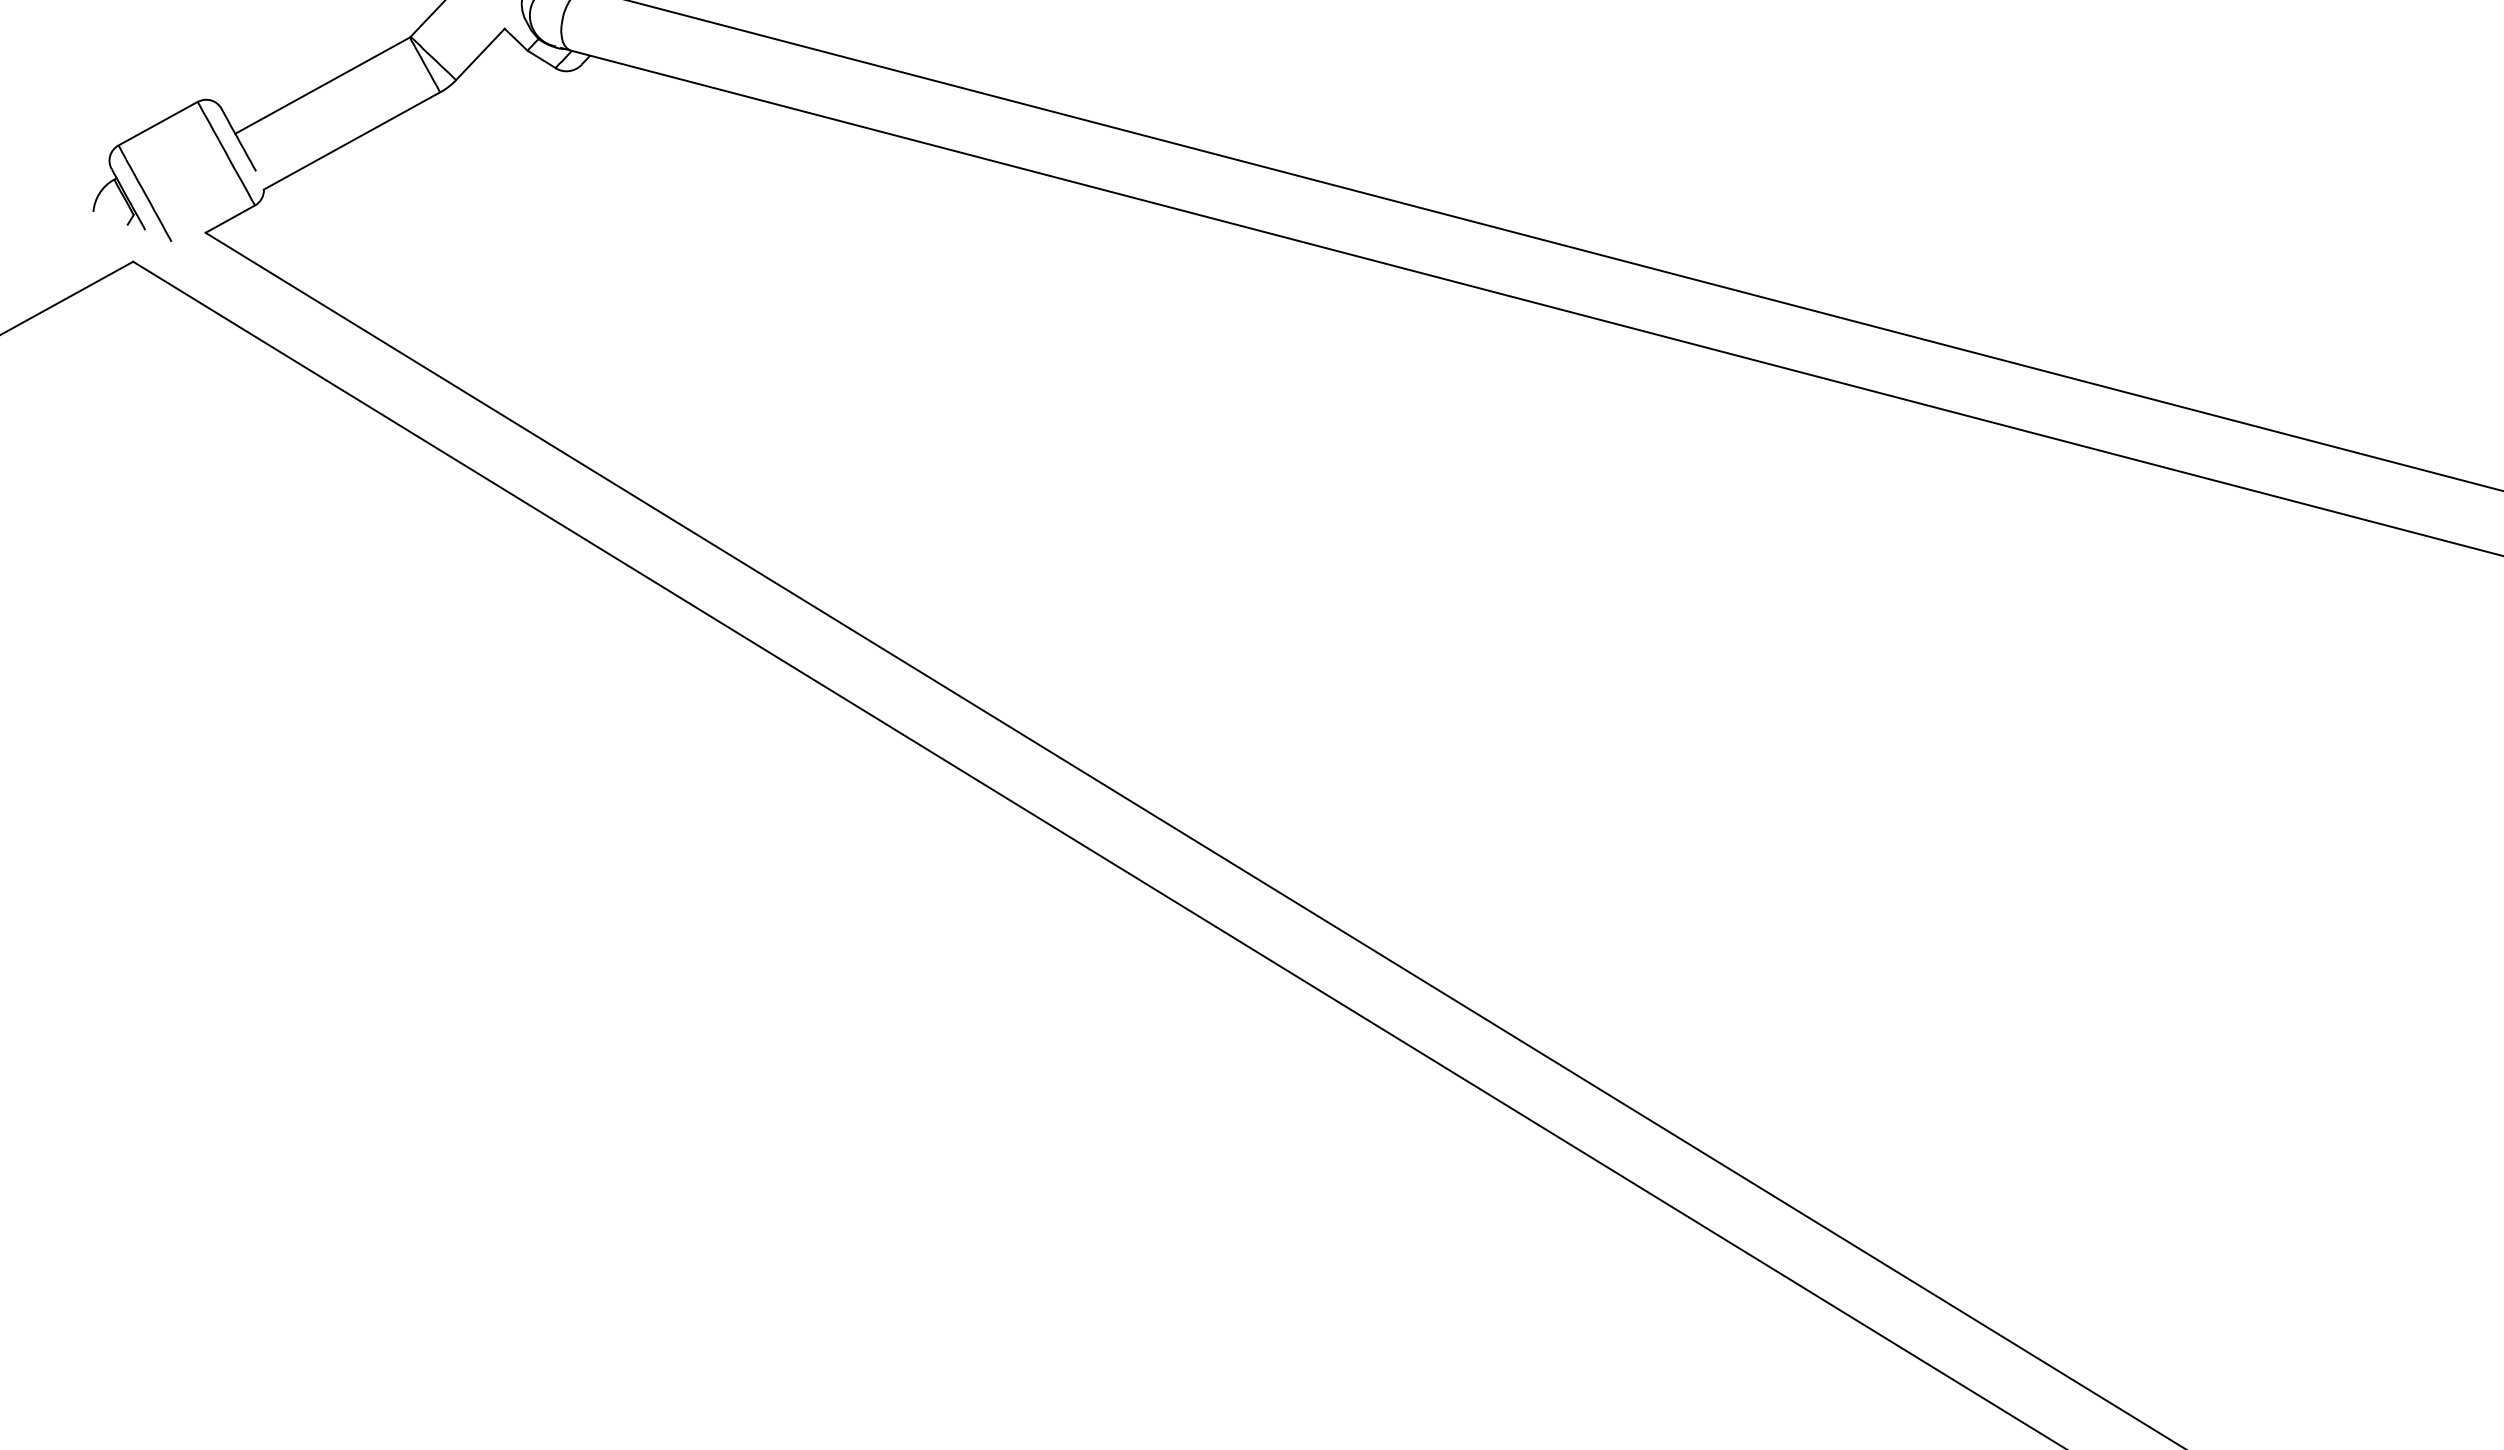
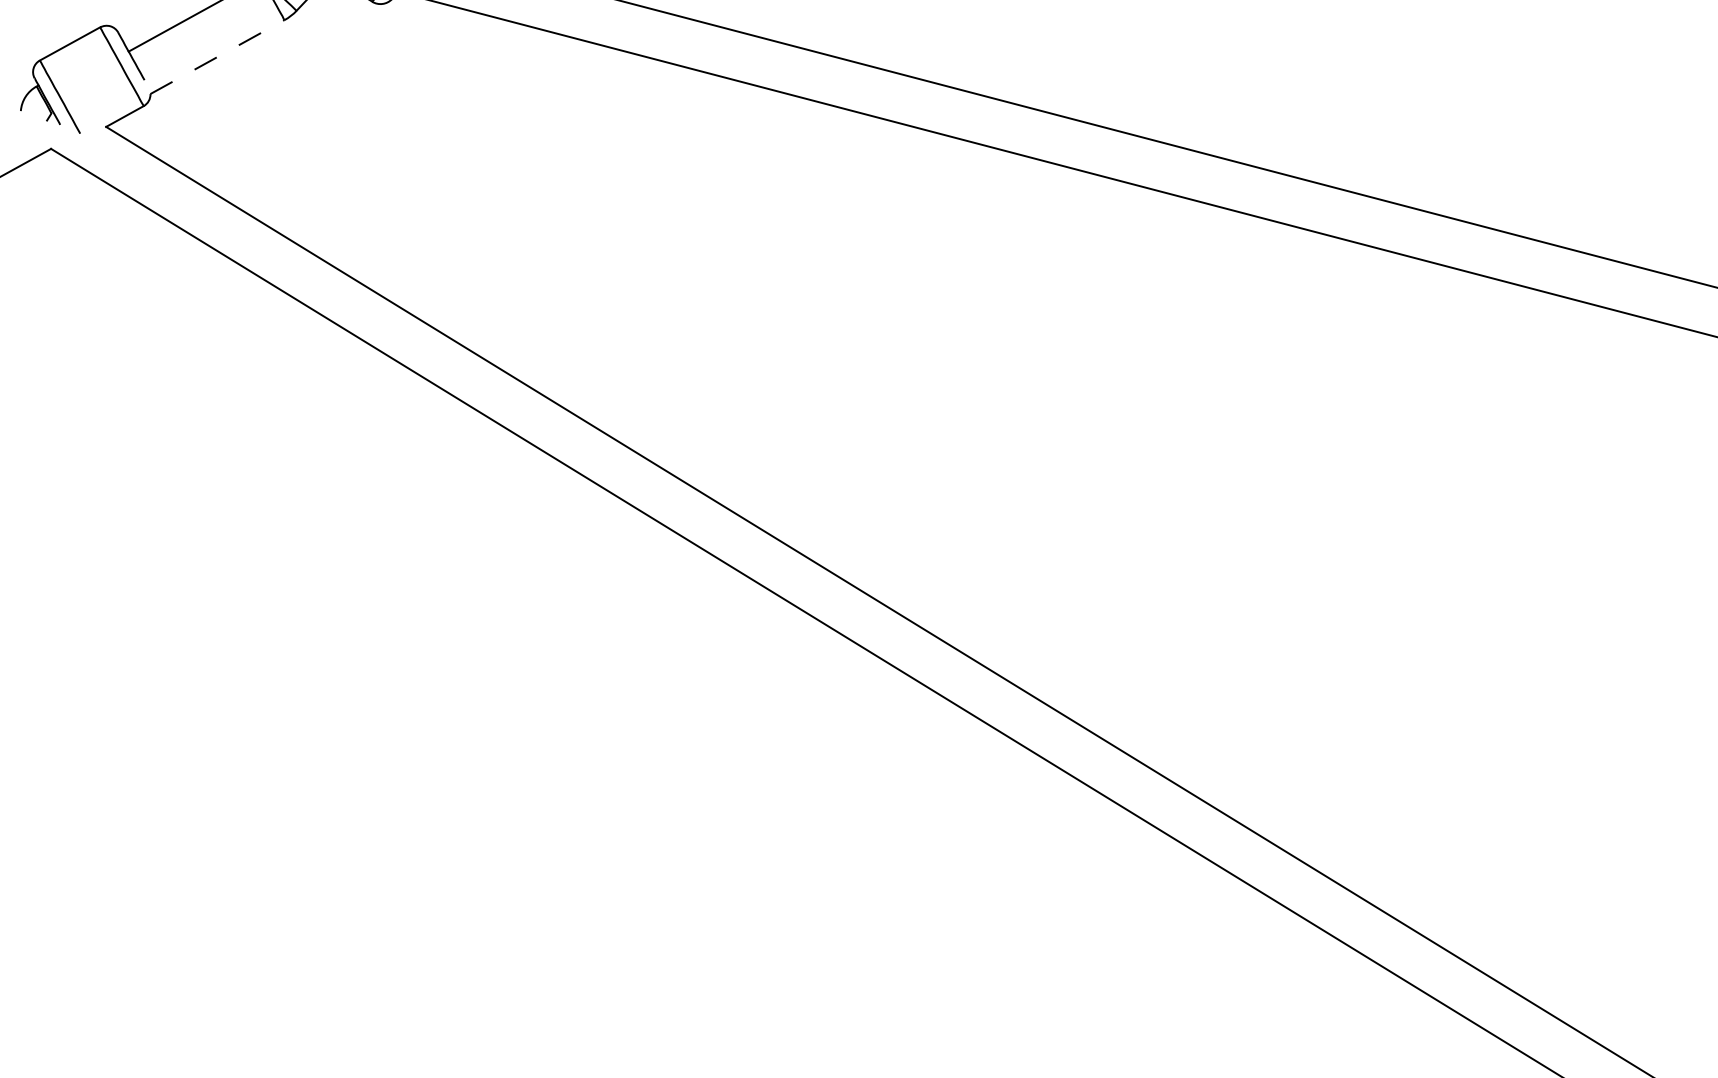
line: (352, 140) -> (217, 56), solid -> dashed

